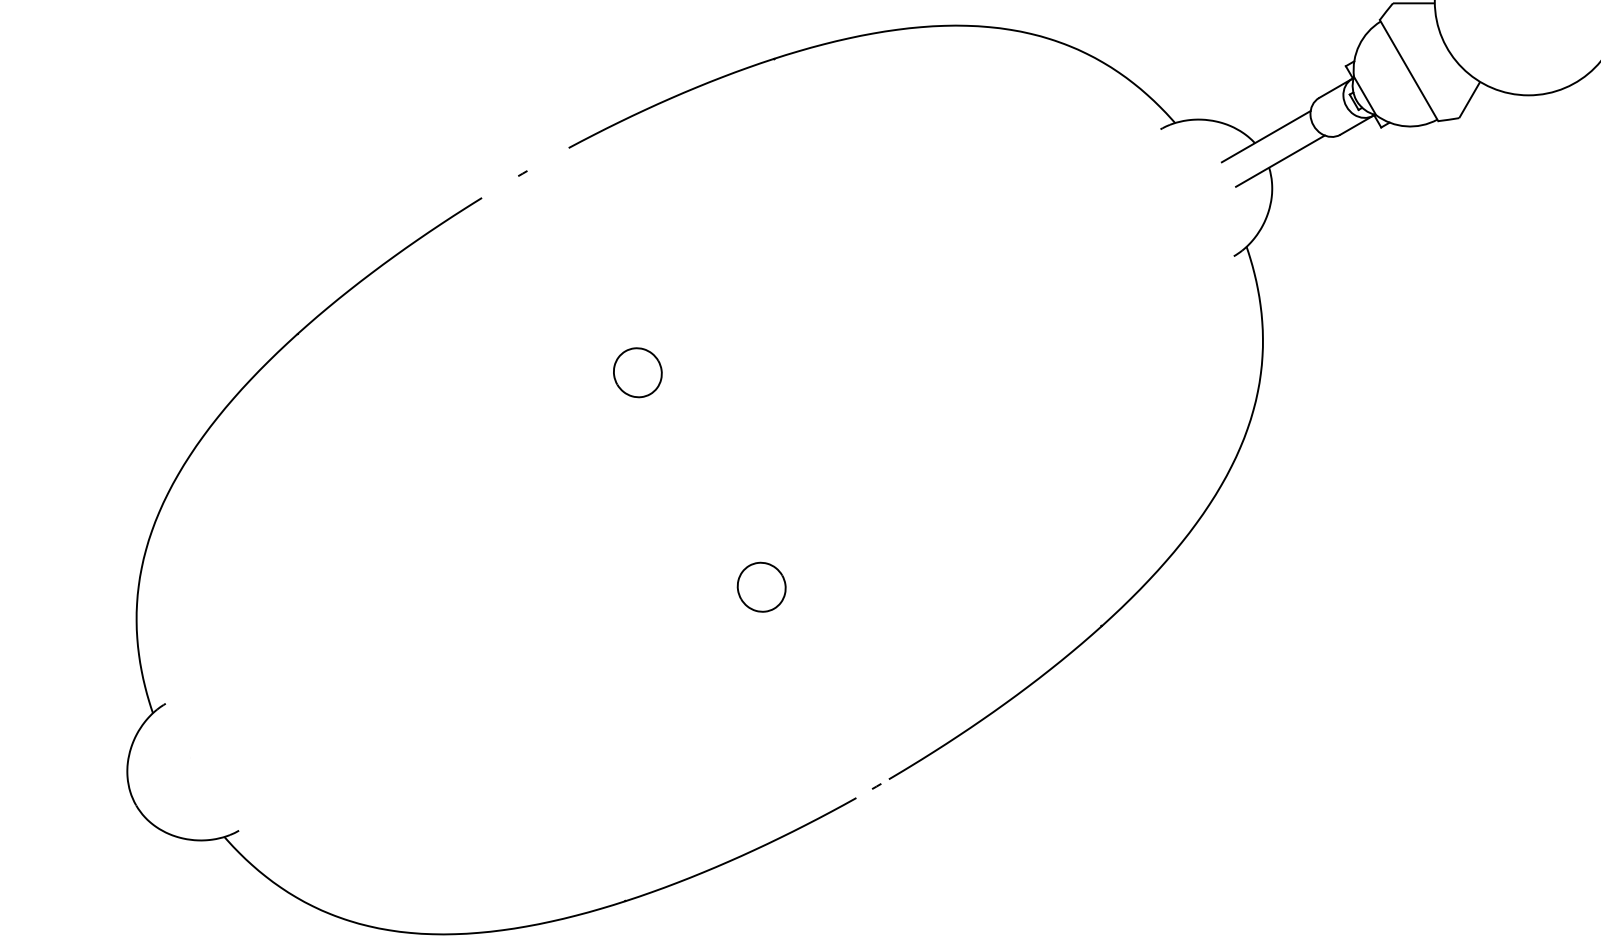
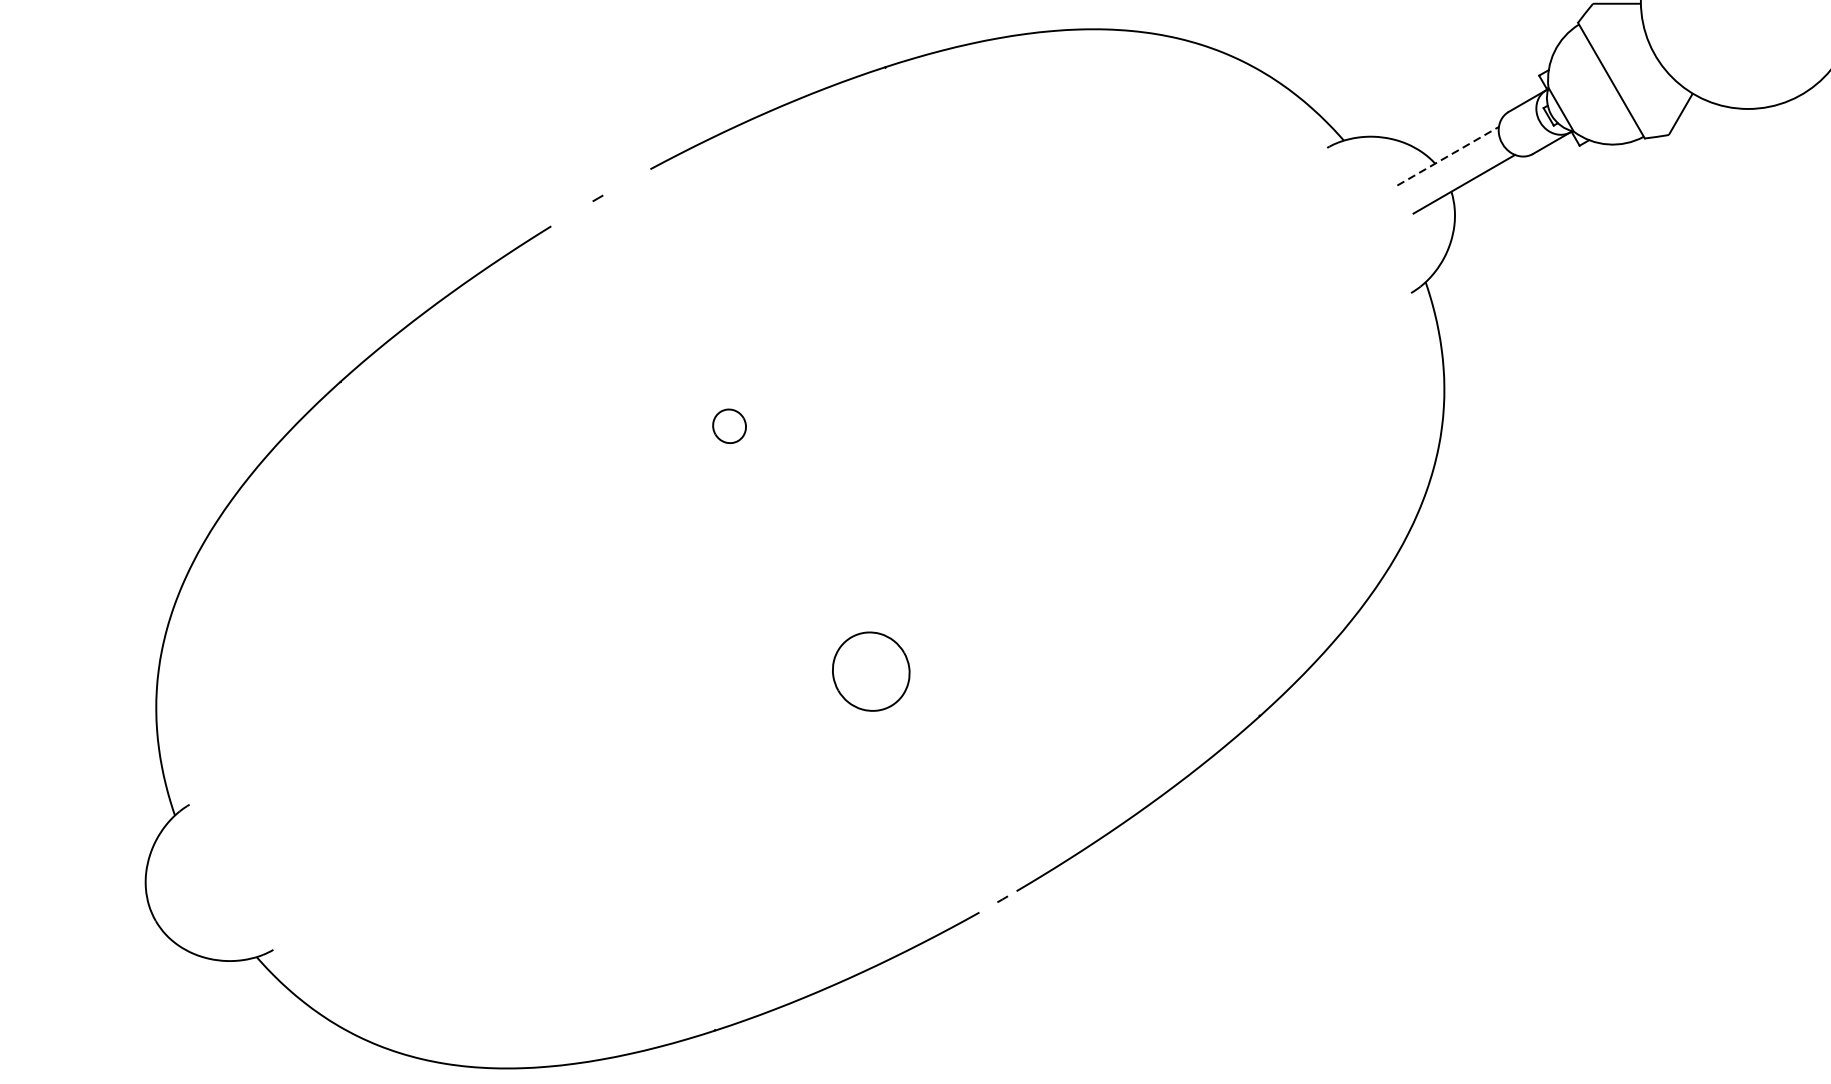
line: (1266, 136) -> (1448, 156), solid -> dashed
part: (637, 372) -> (729, 425), size x0.6
part: (761, 586) -> (870, 670), size x1.4

